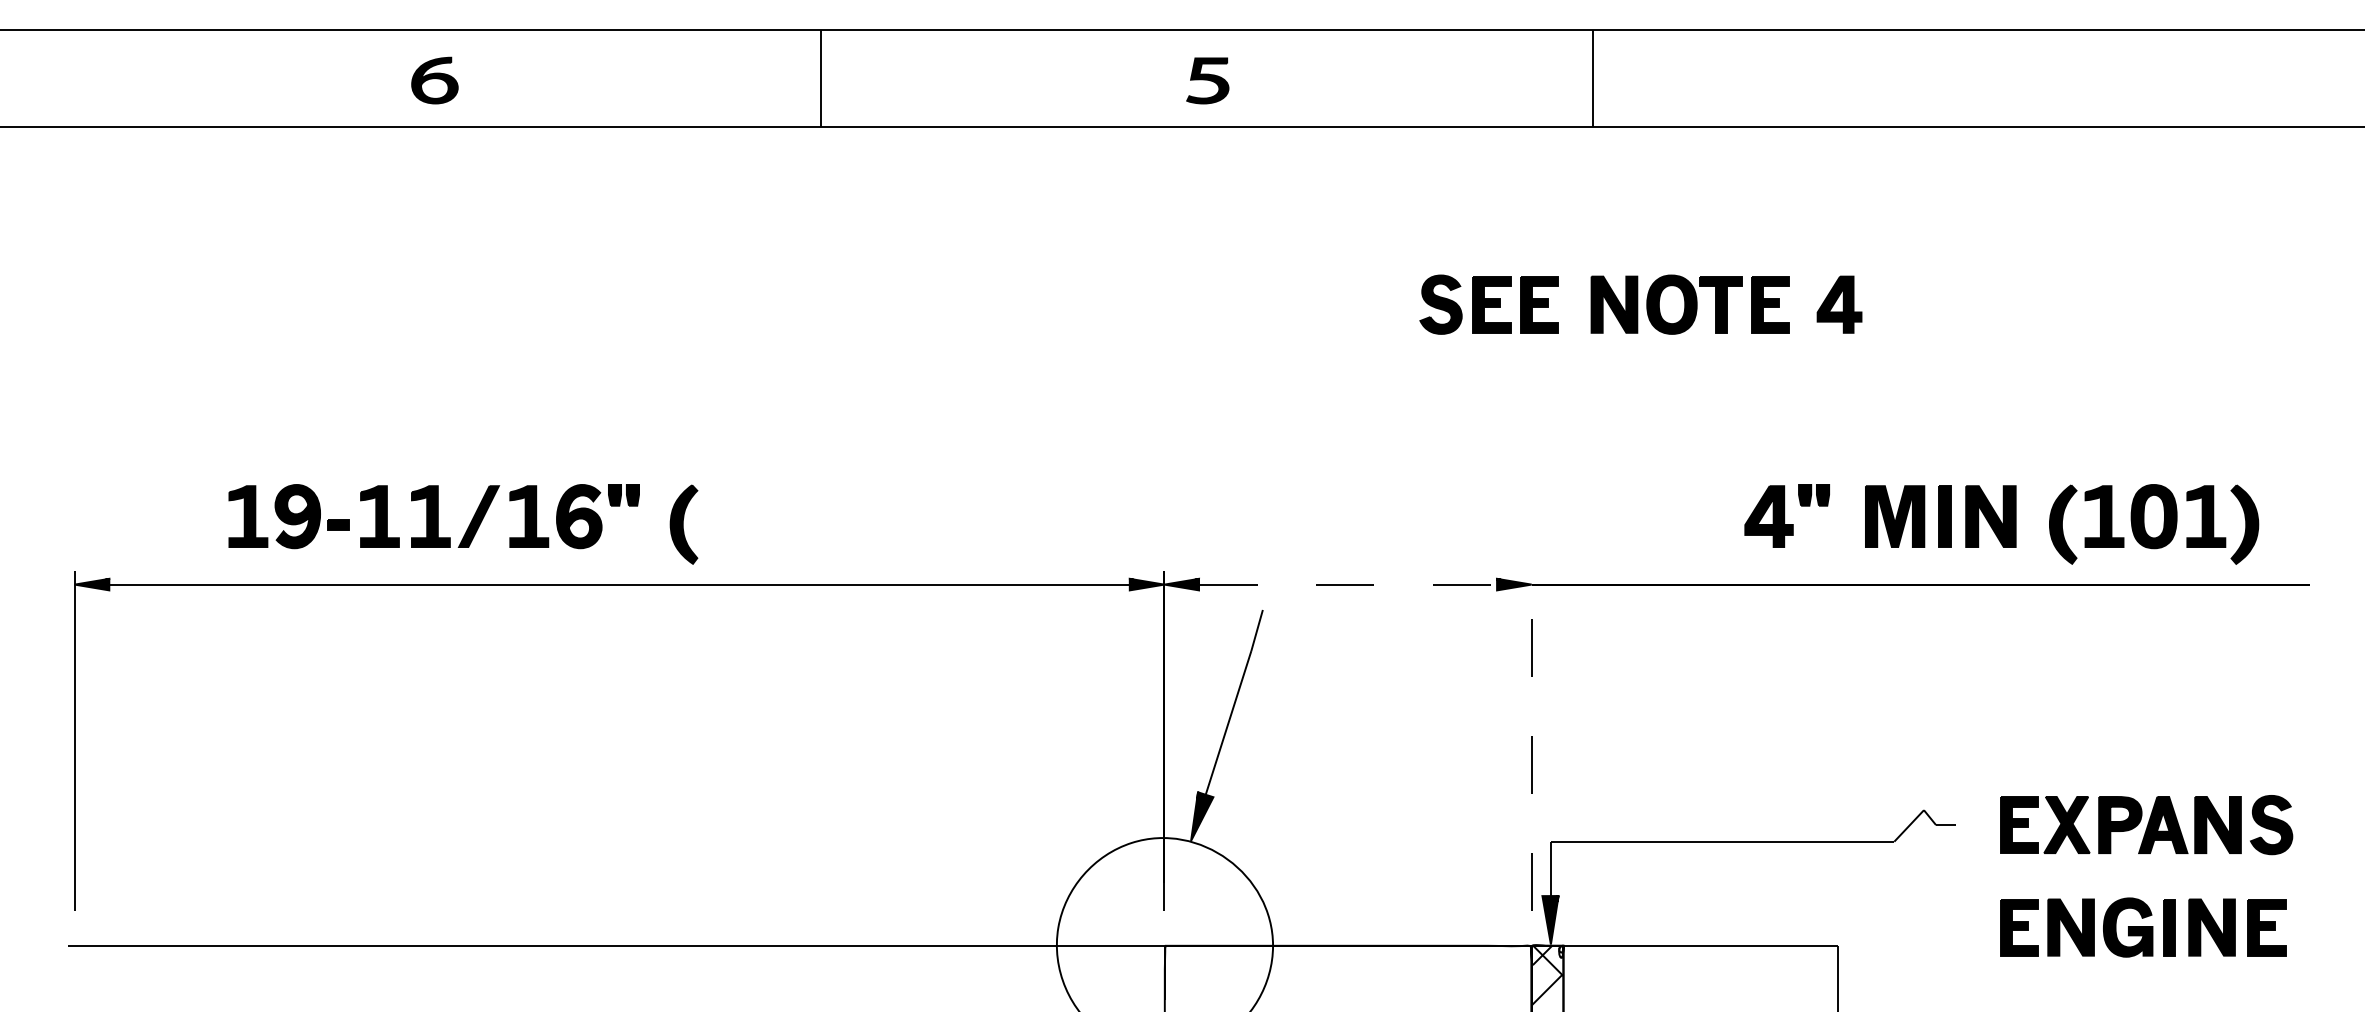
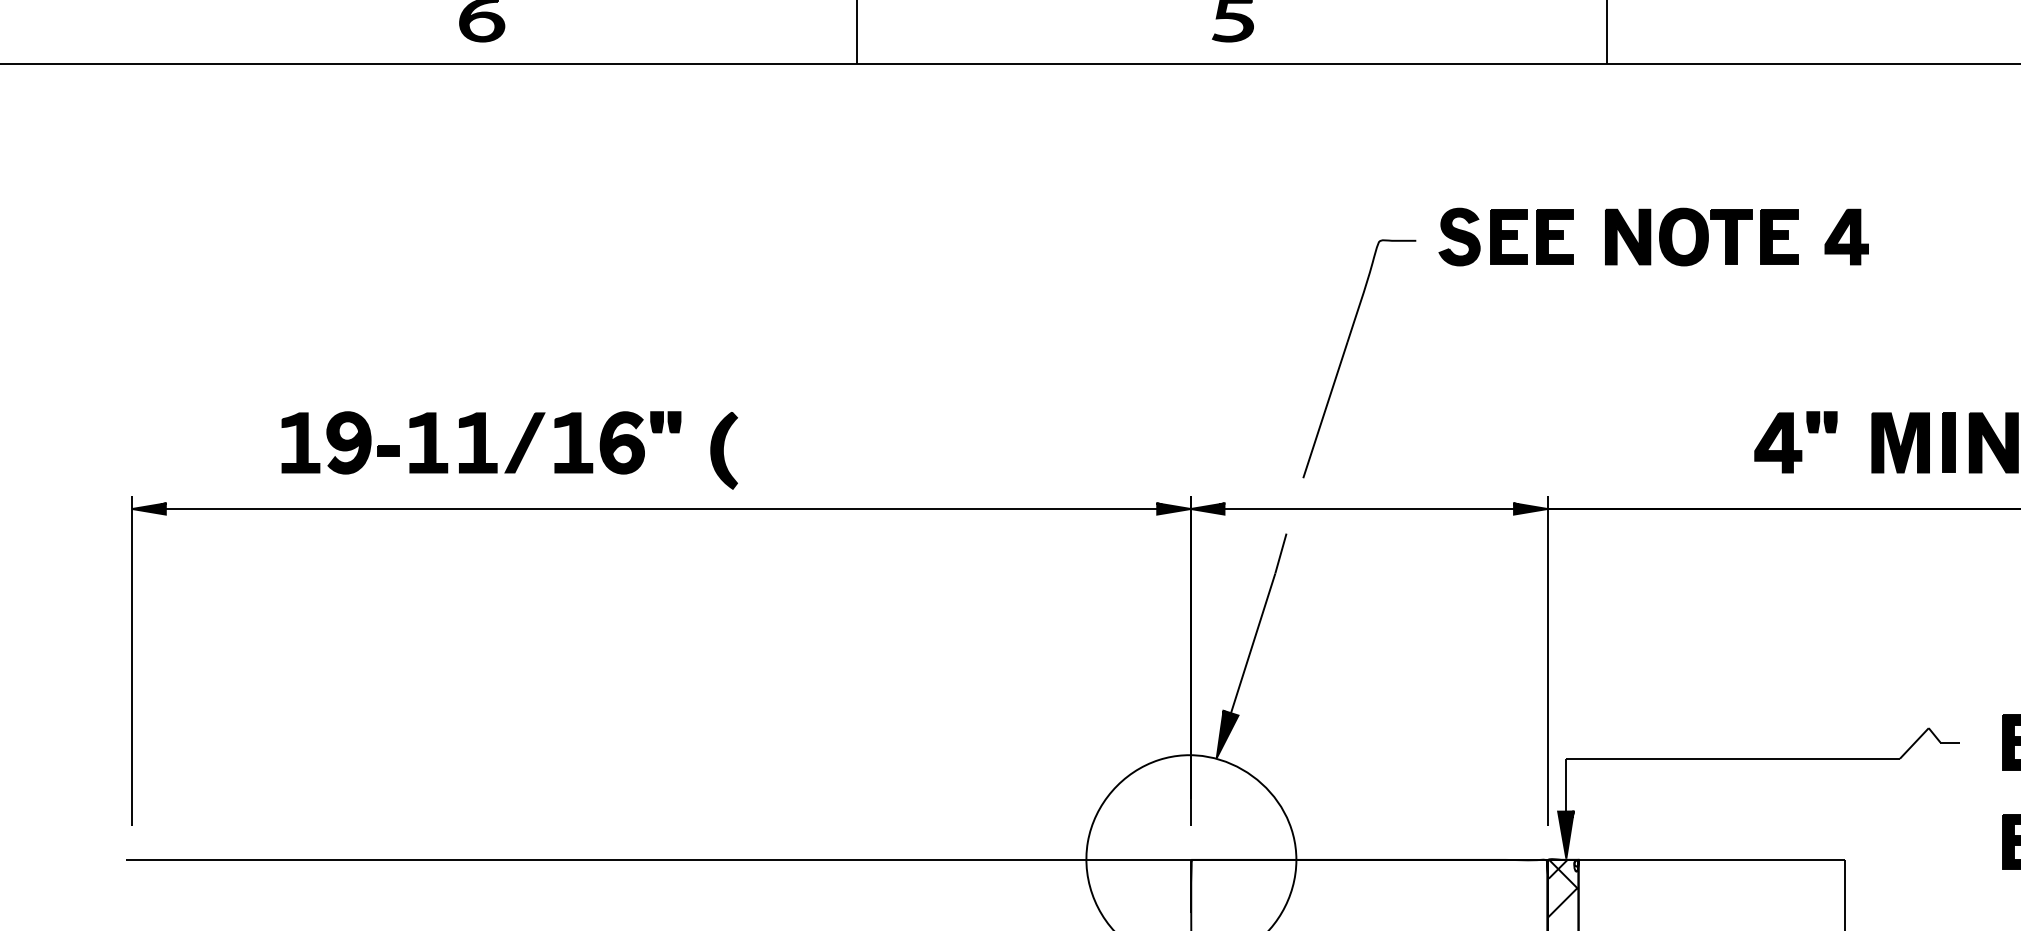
part: (1323, 423) -> (1345, 352), added
line: (1348, 584) -> (1369, 508), dashed -> solid
line: (1531, 740) -> (1547, 660), dashed -> solid

